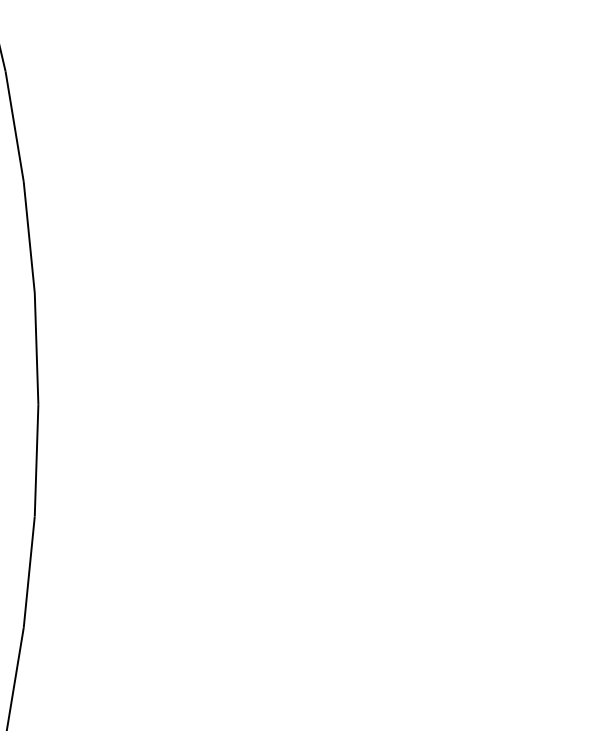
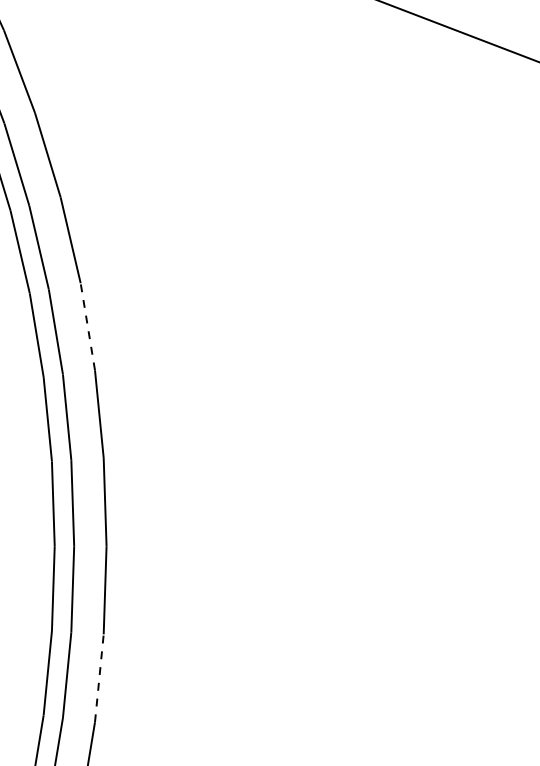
line: (14, 126) -> (87, 326), solid -> dashed
line: (29, 571) -> (99, 677), solid -> dashed

